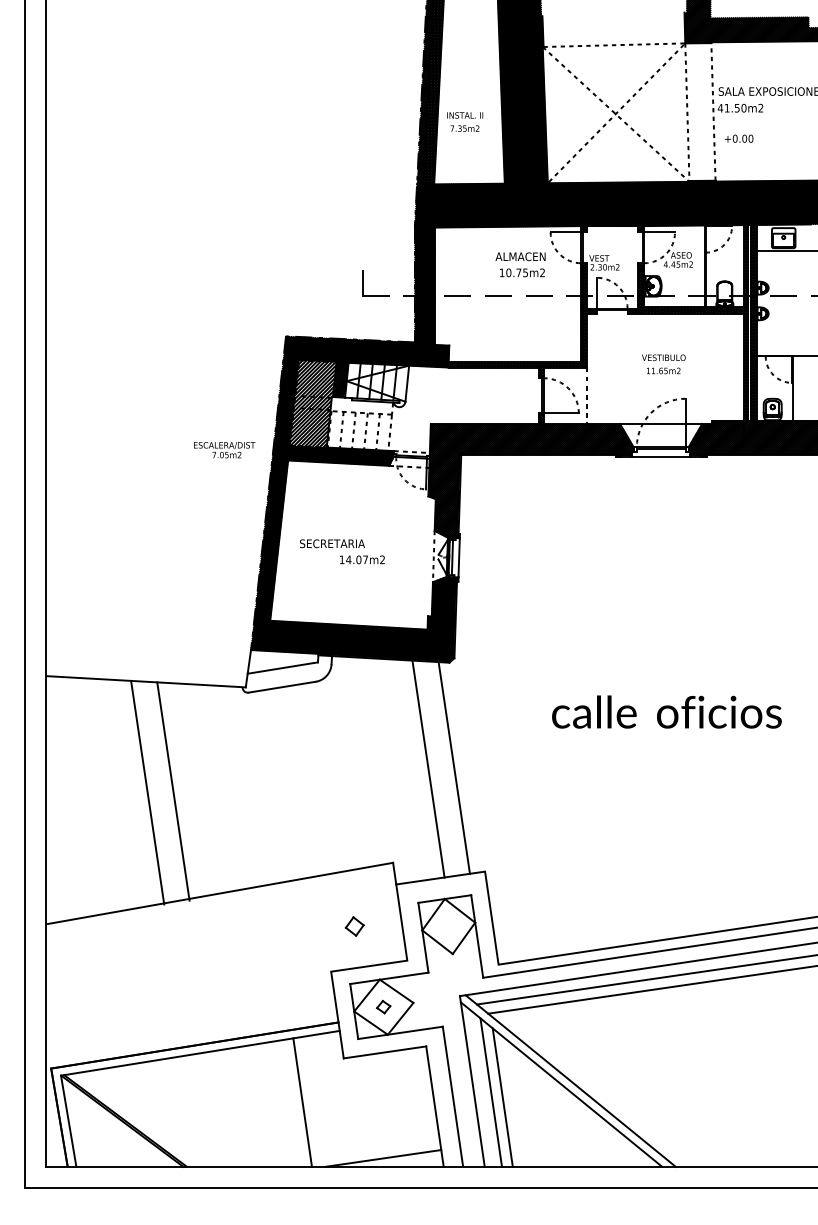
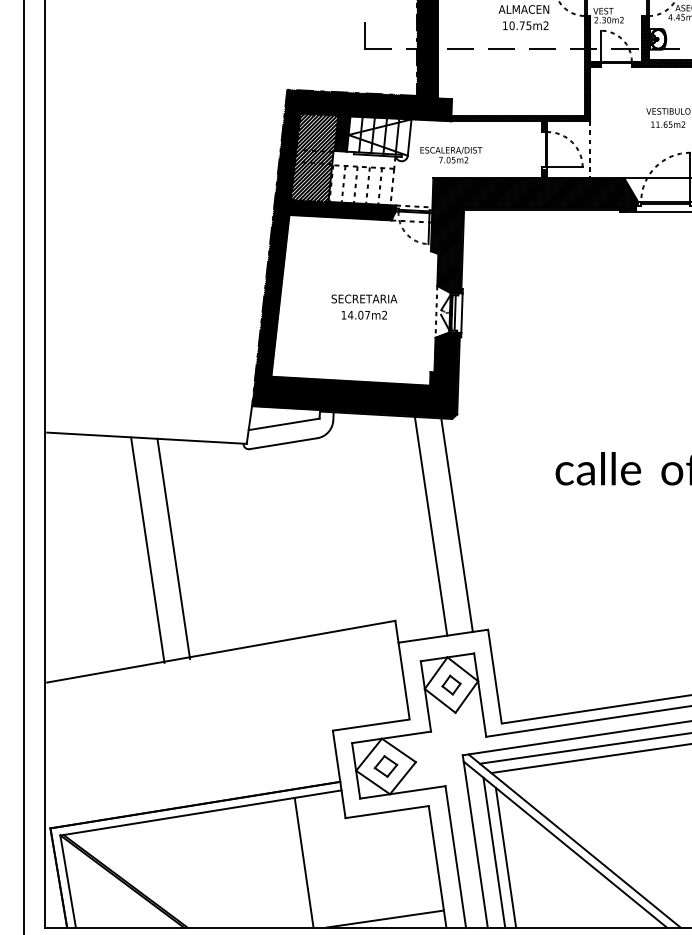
text: (224, 450) -> (451, 155), moved
text: (332, 543) -> (364, 298), moved
part: (354, 926) -> (451, 685), moved
part: (383, 1006) -> (385, 765), size x1.67

